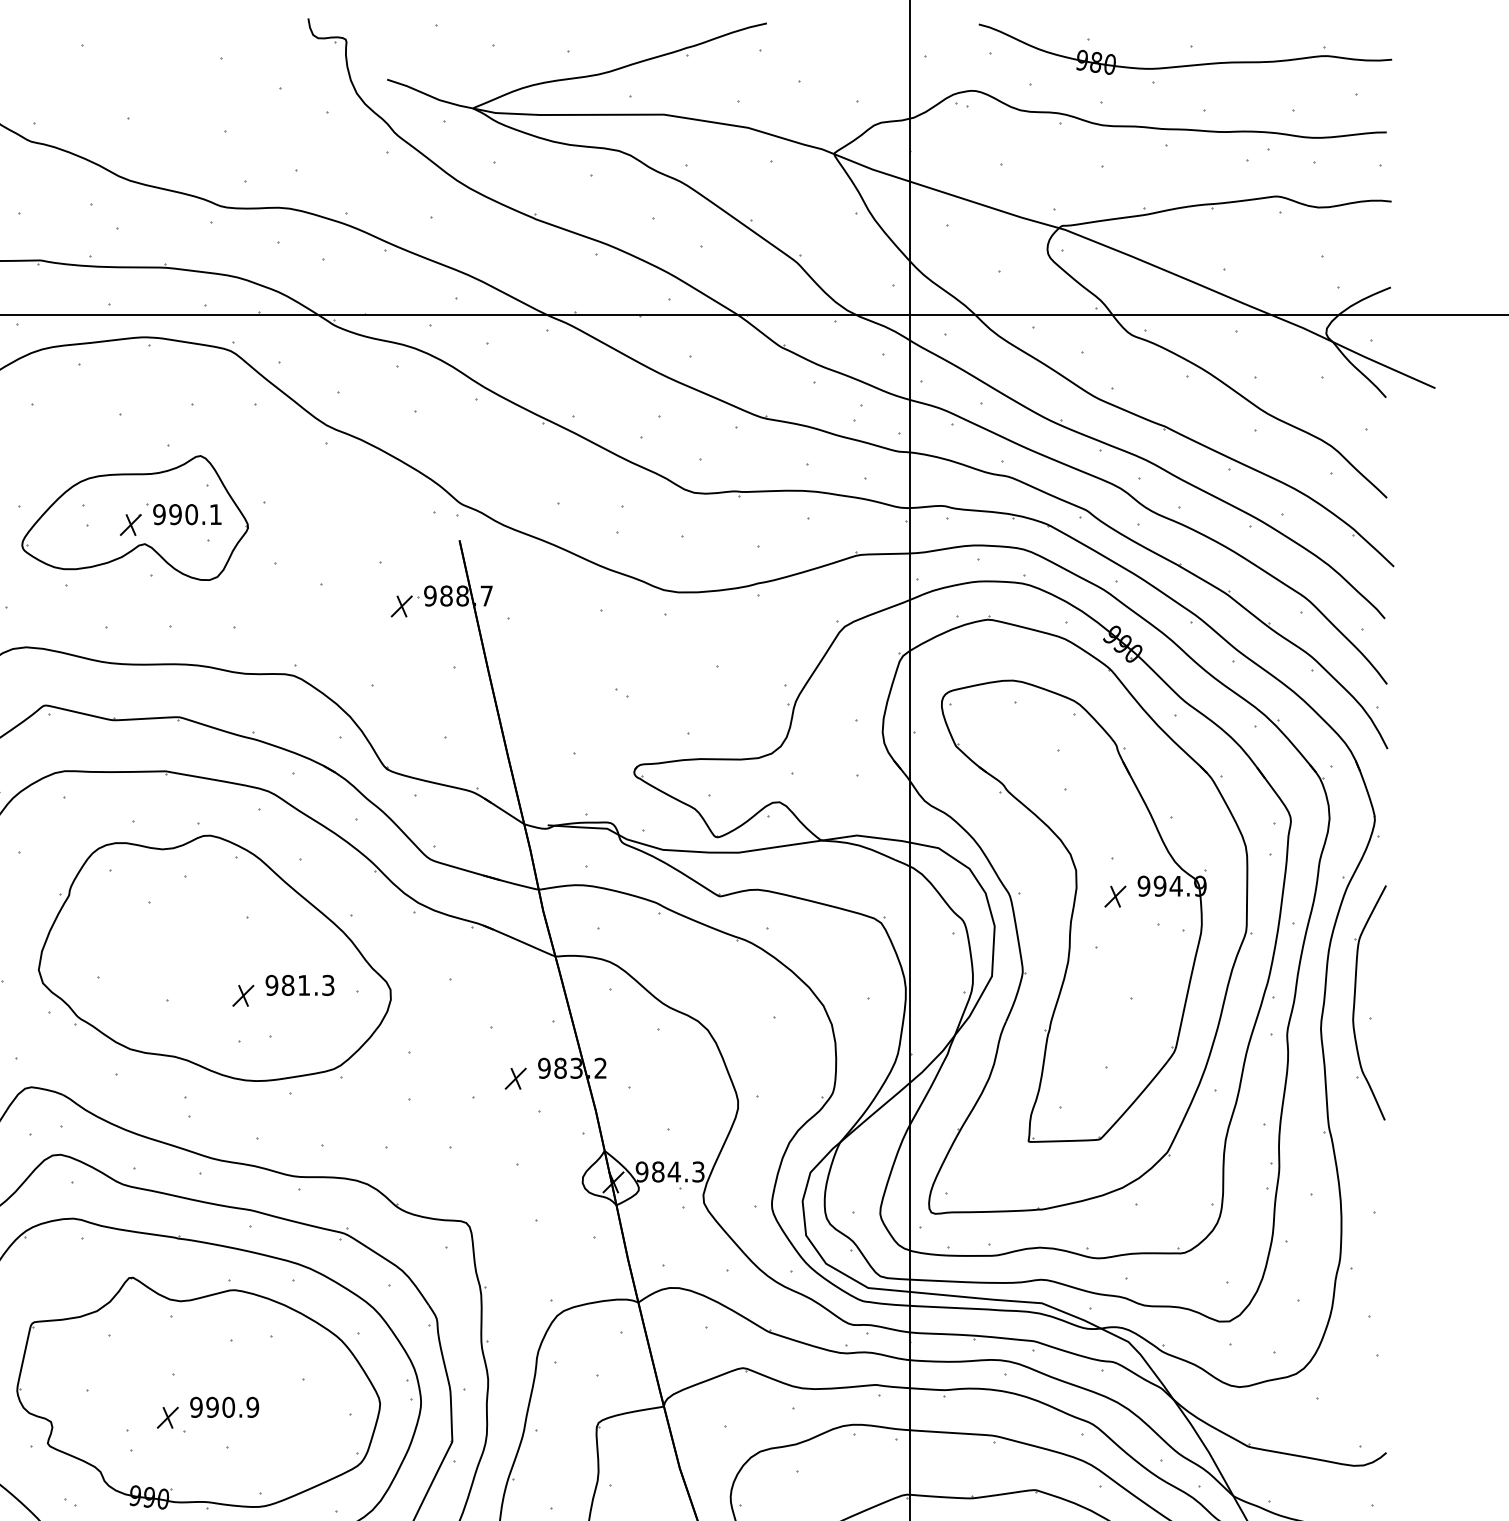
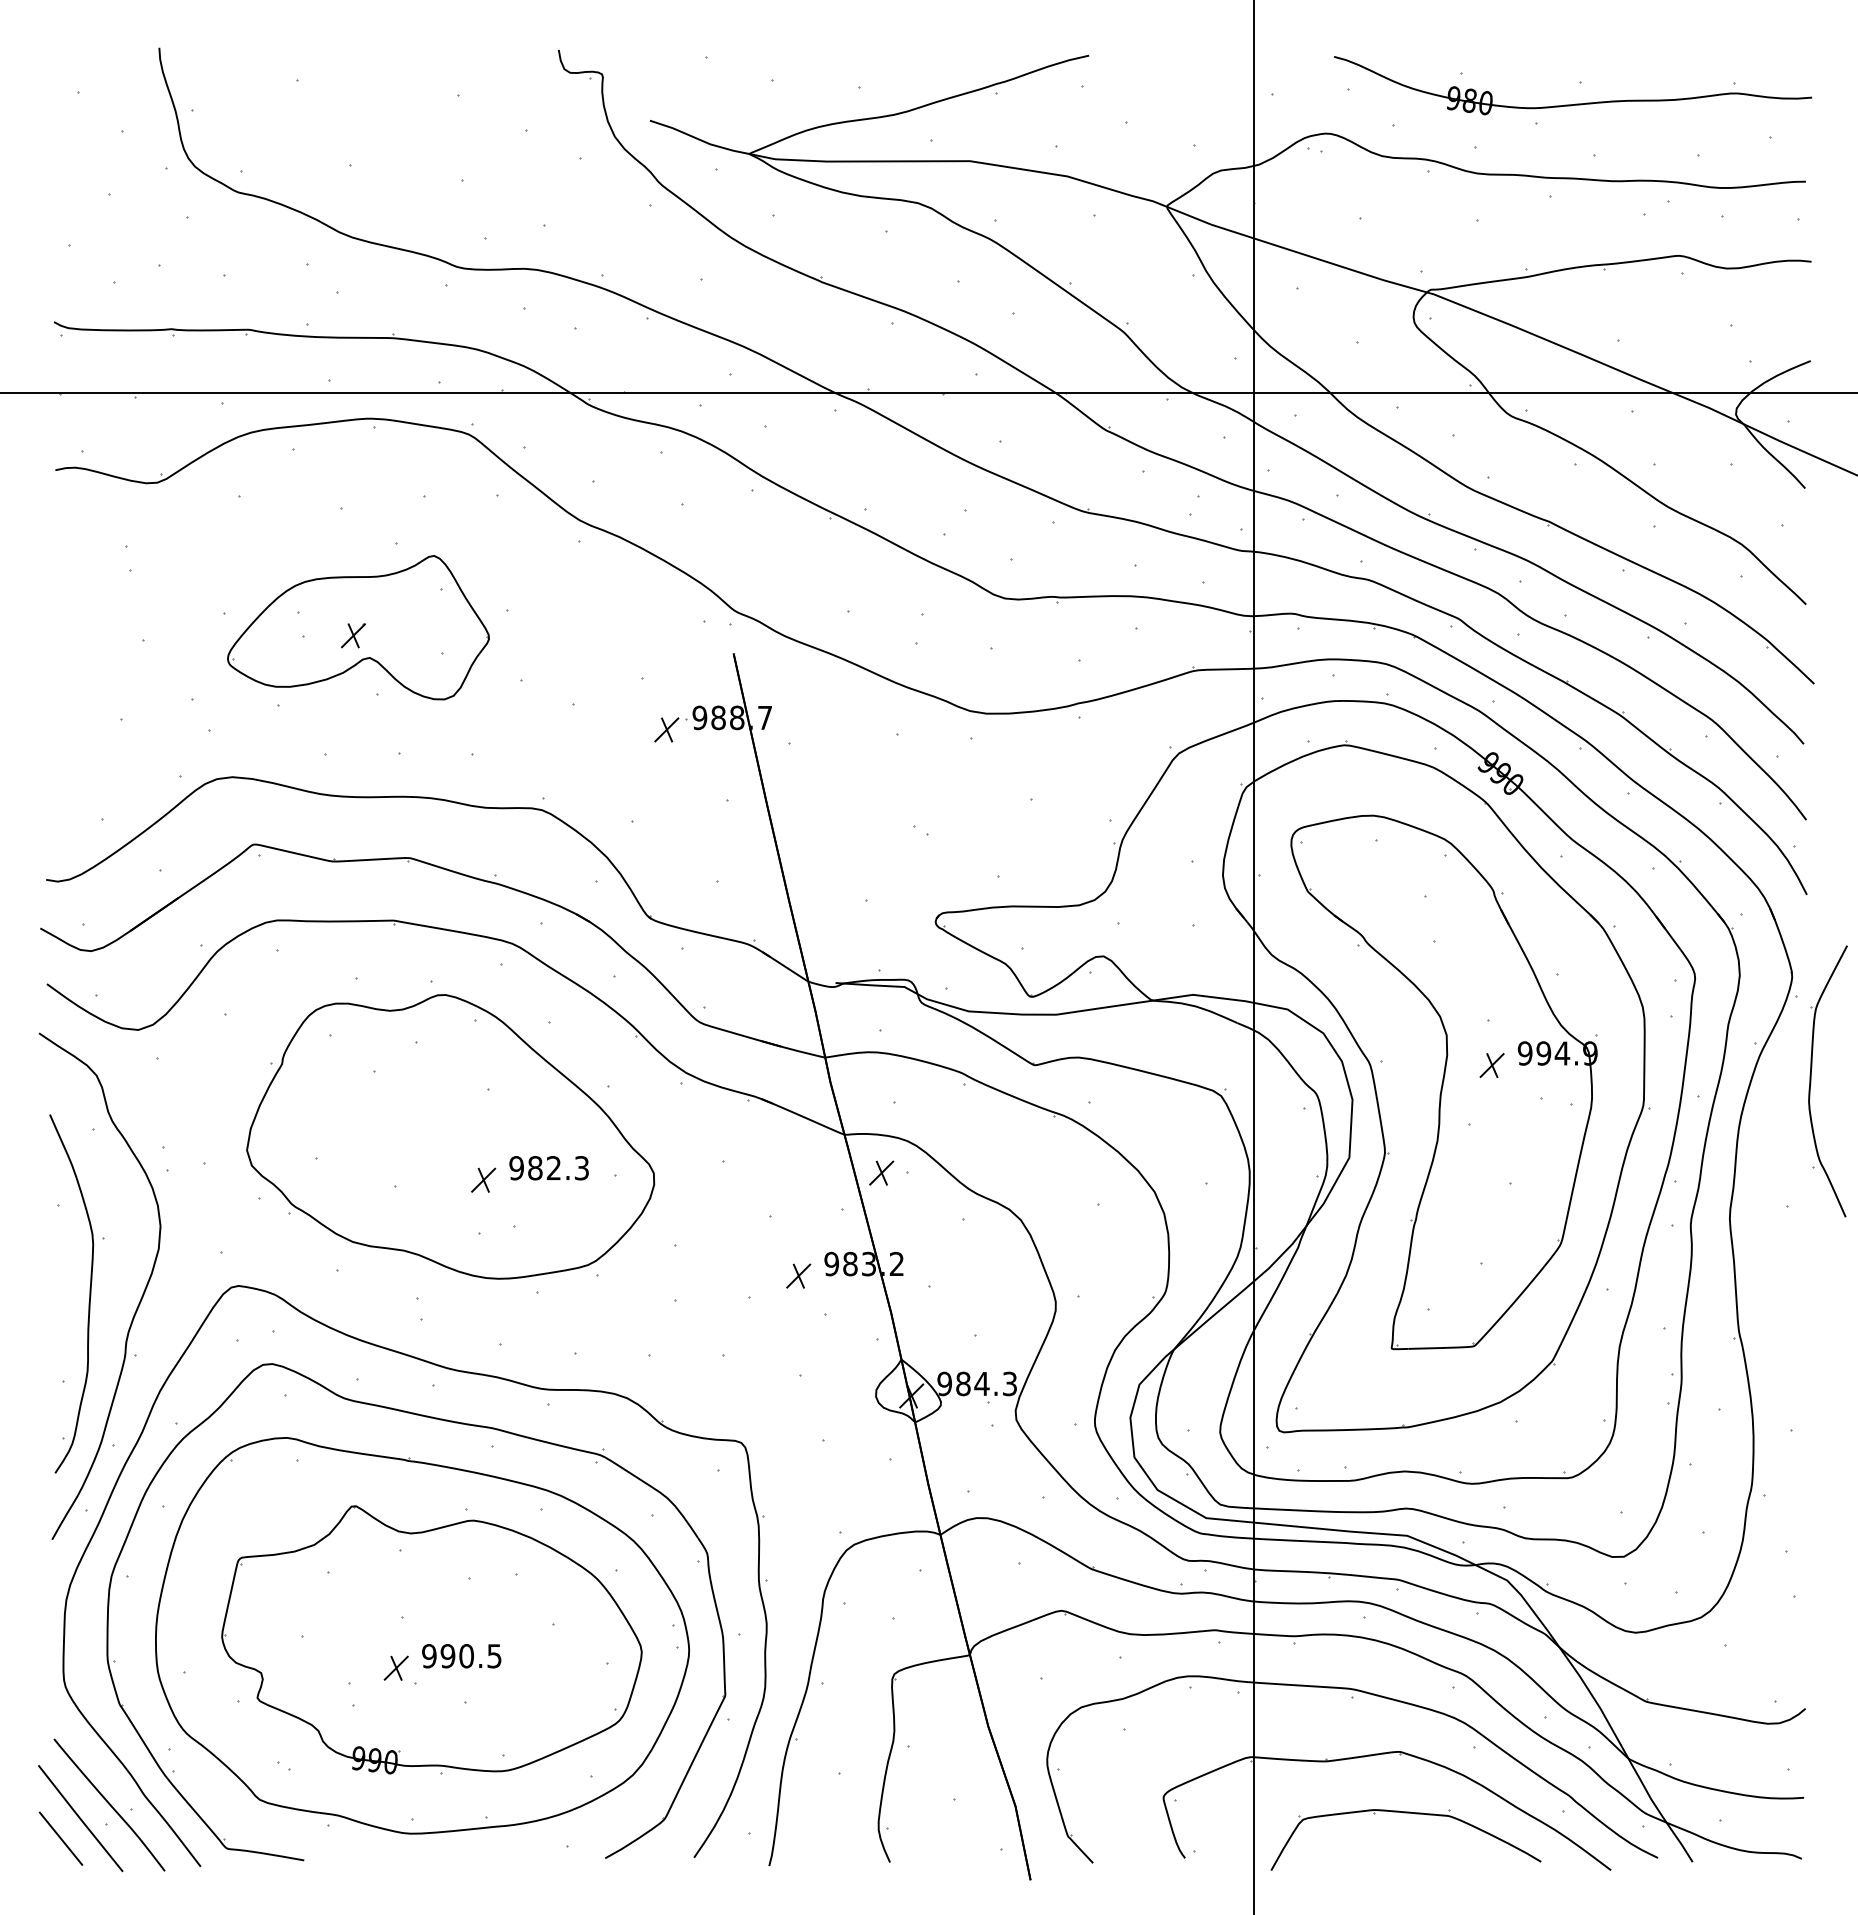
part: (183, 514) -> (414, 623), removed
text: (303, 984) -> (553, 1167), 981.3 -> 982.3
part: (587, 989) -> (881, 1172), added
part: (1355, 1002) -> (1811, 1081), moved
text: (252, 1407) -> (494, 1656), 990.9 -> 990.5

